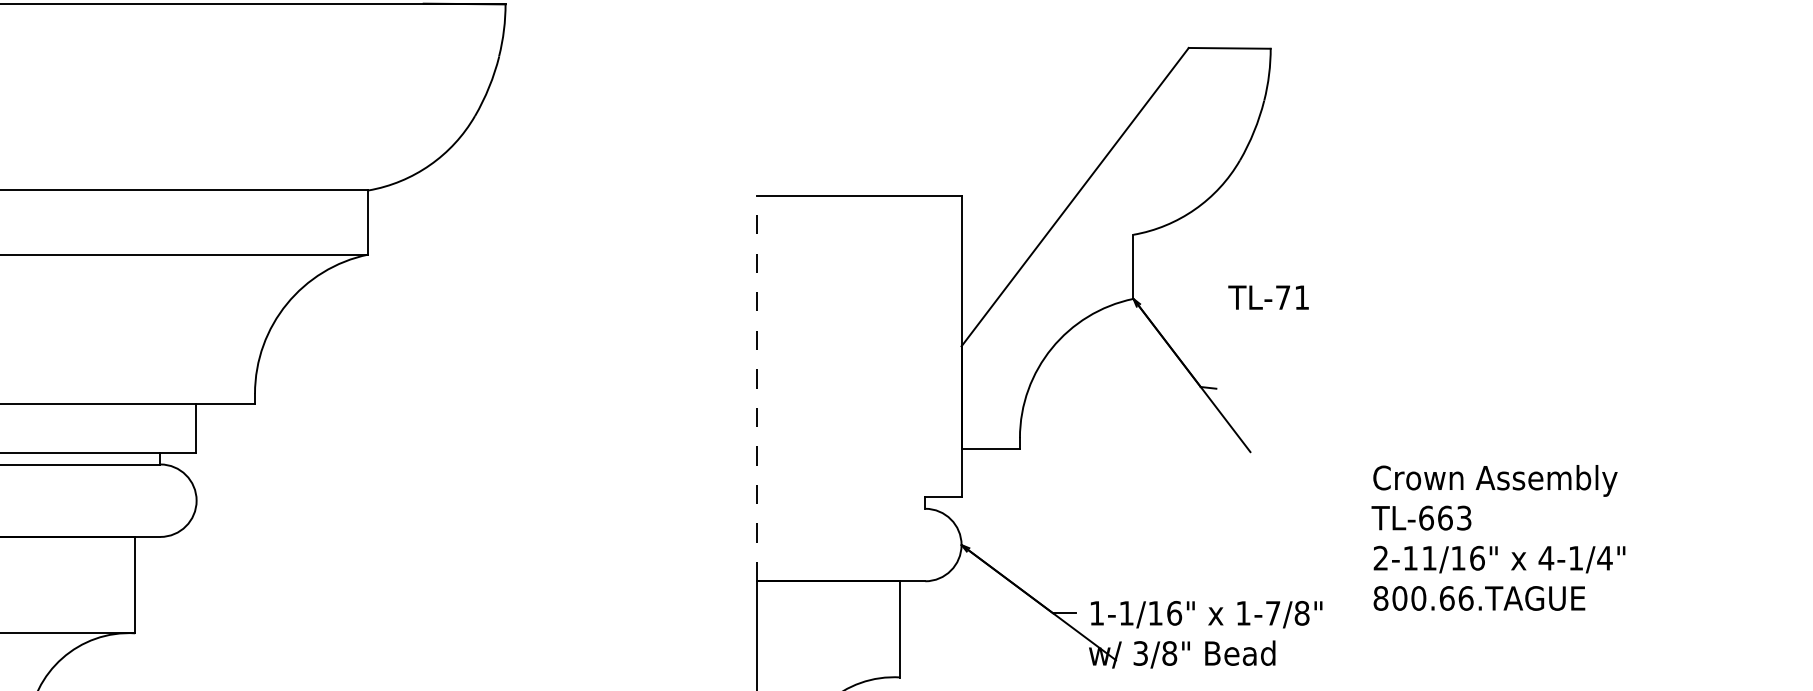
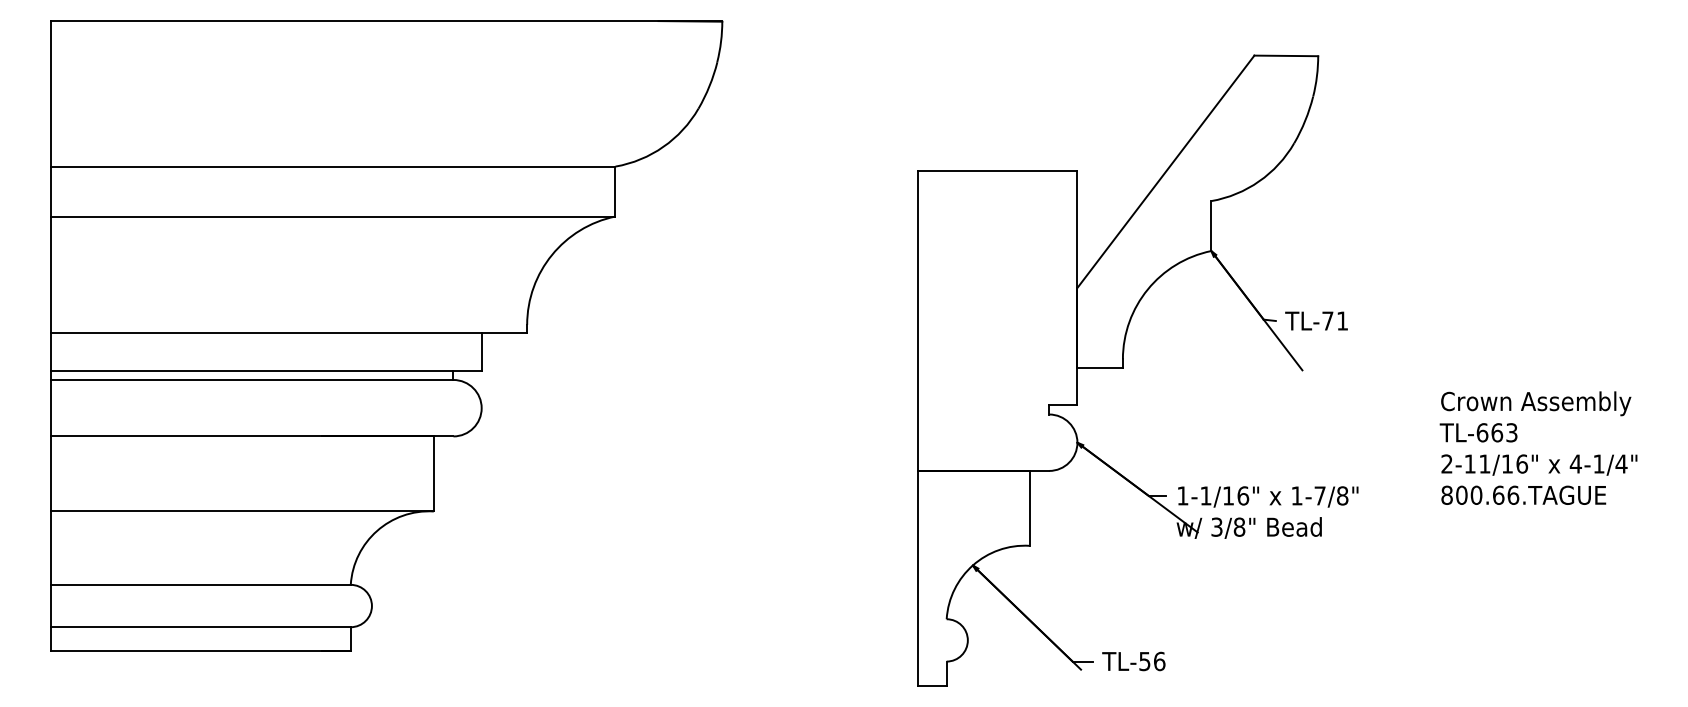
text: (1268, 296) -> (1316, 320), moved
line: (756, 388) -> (917, 320), dashed -> solid
text: (1498, 537) -> (1538, 447), moved

